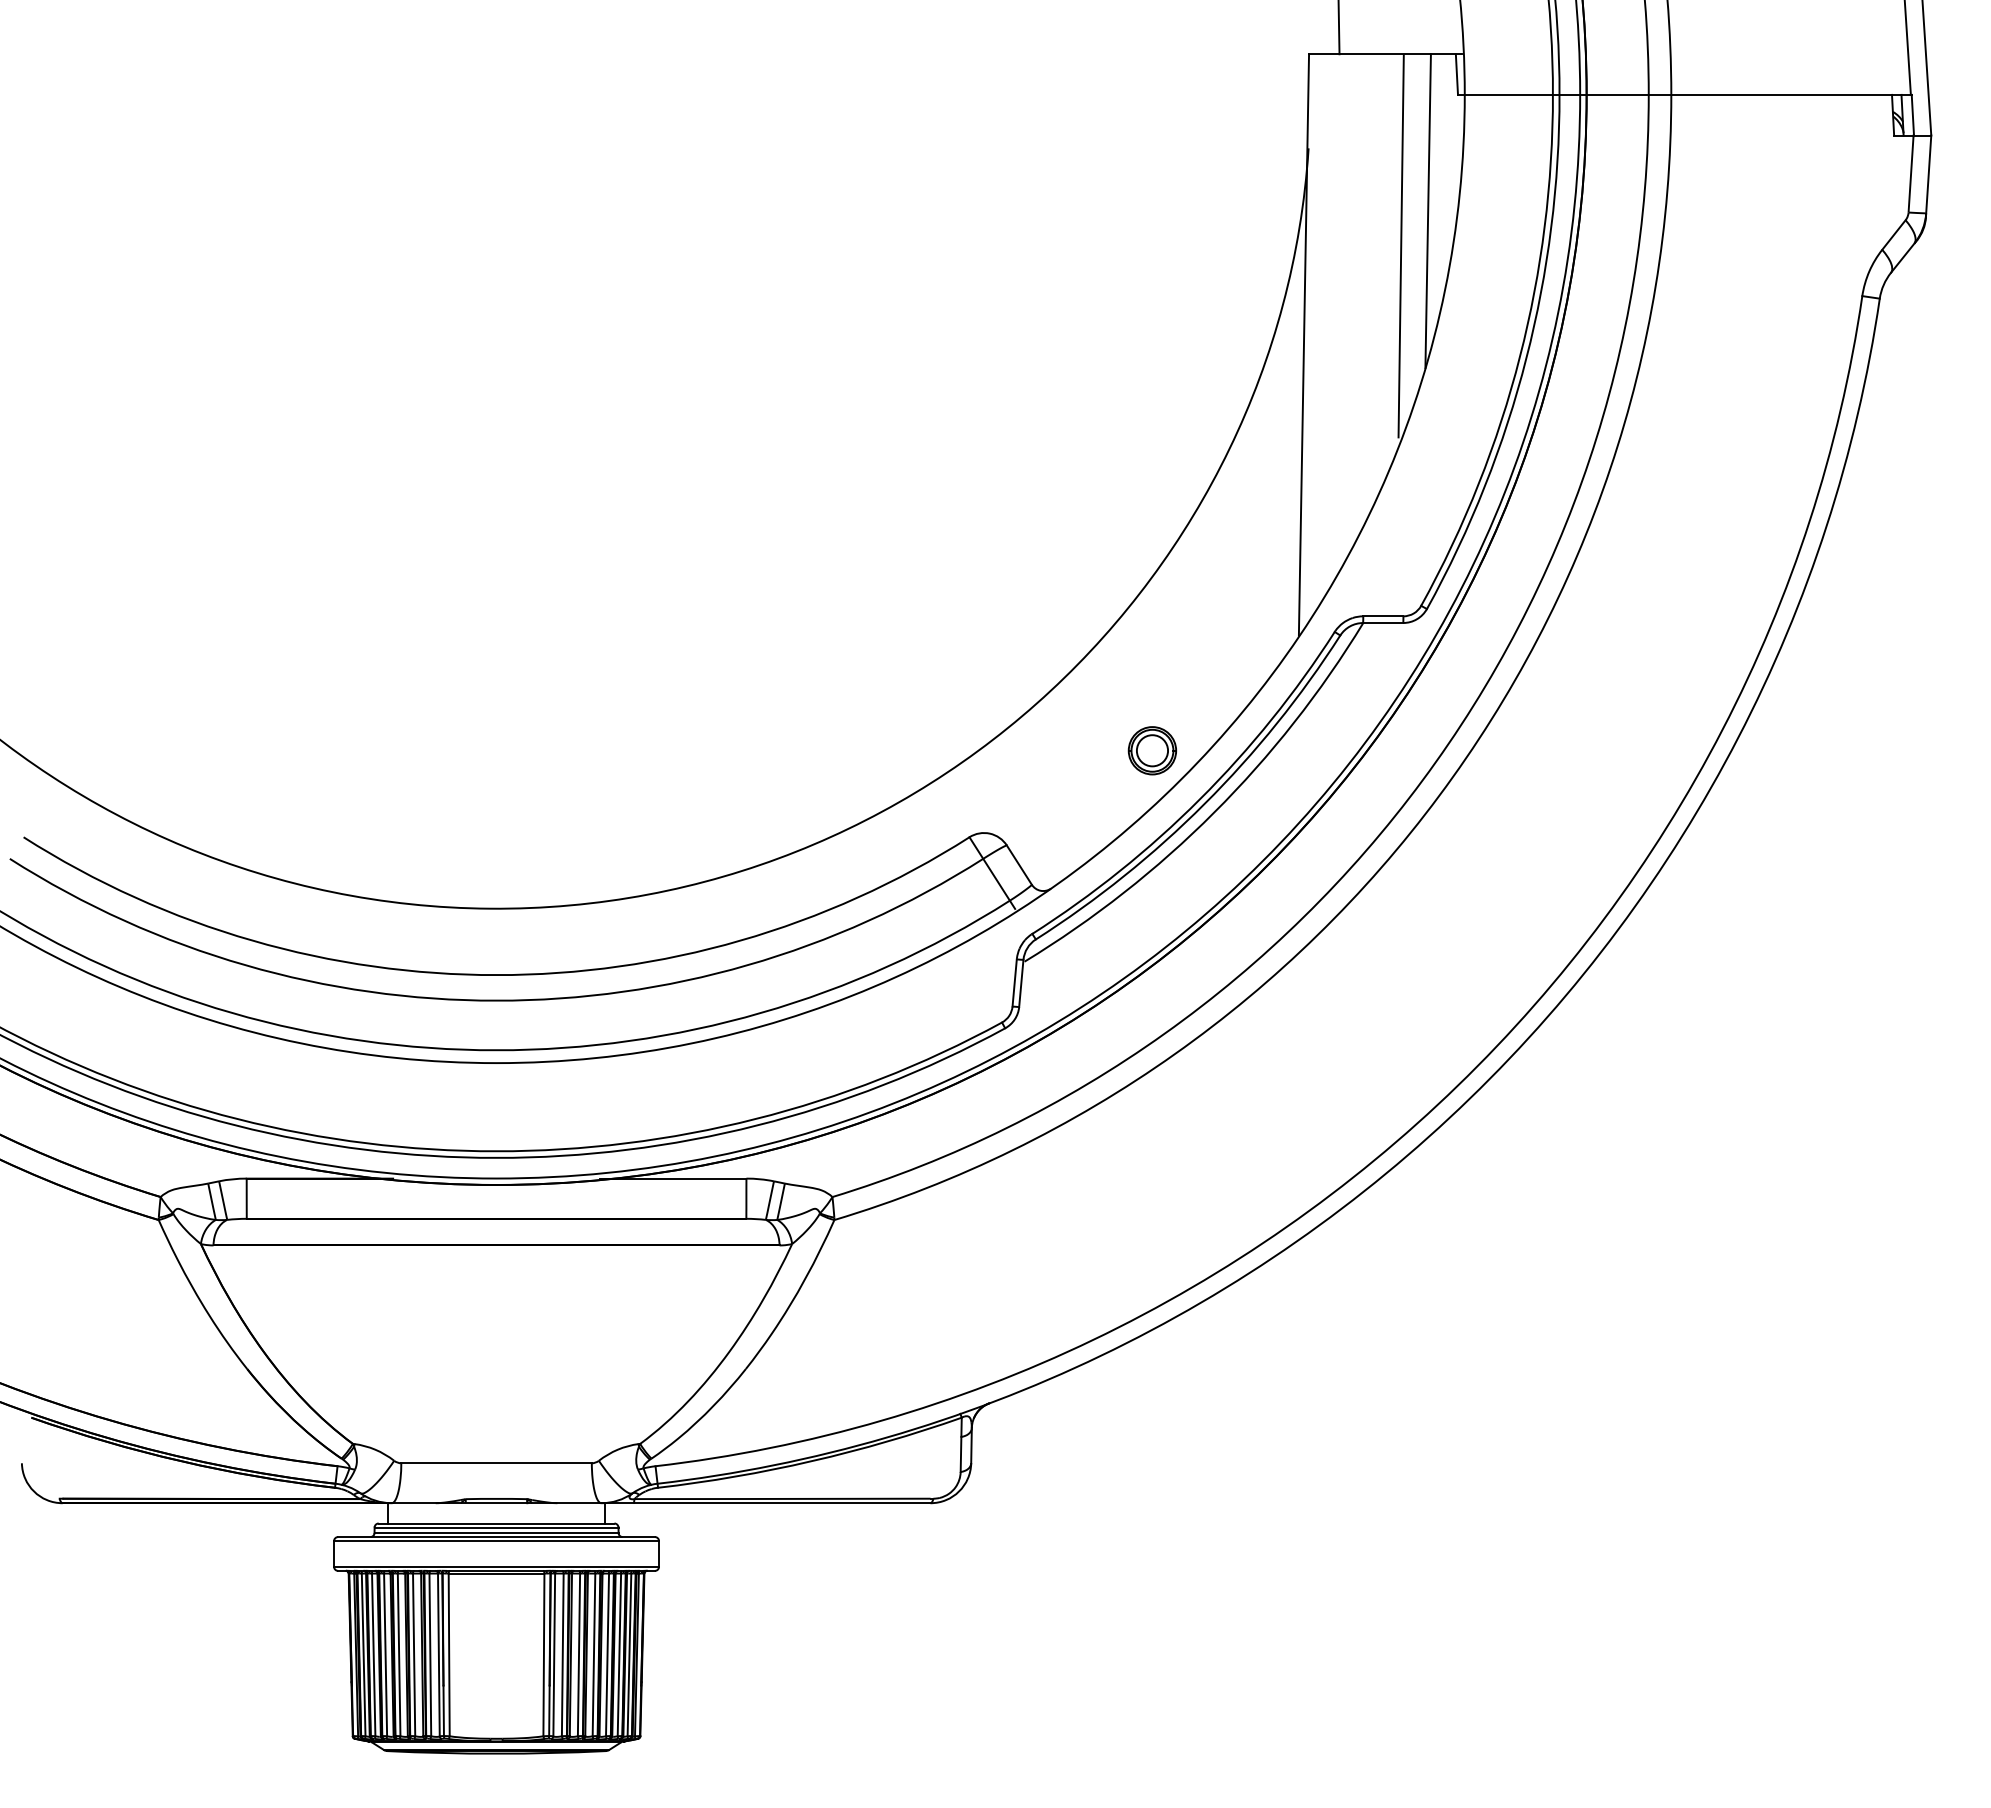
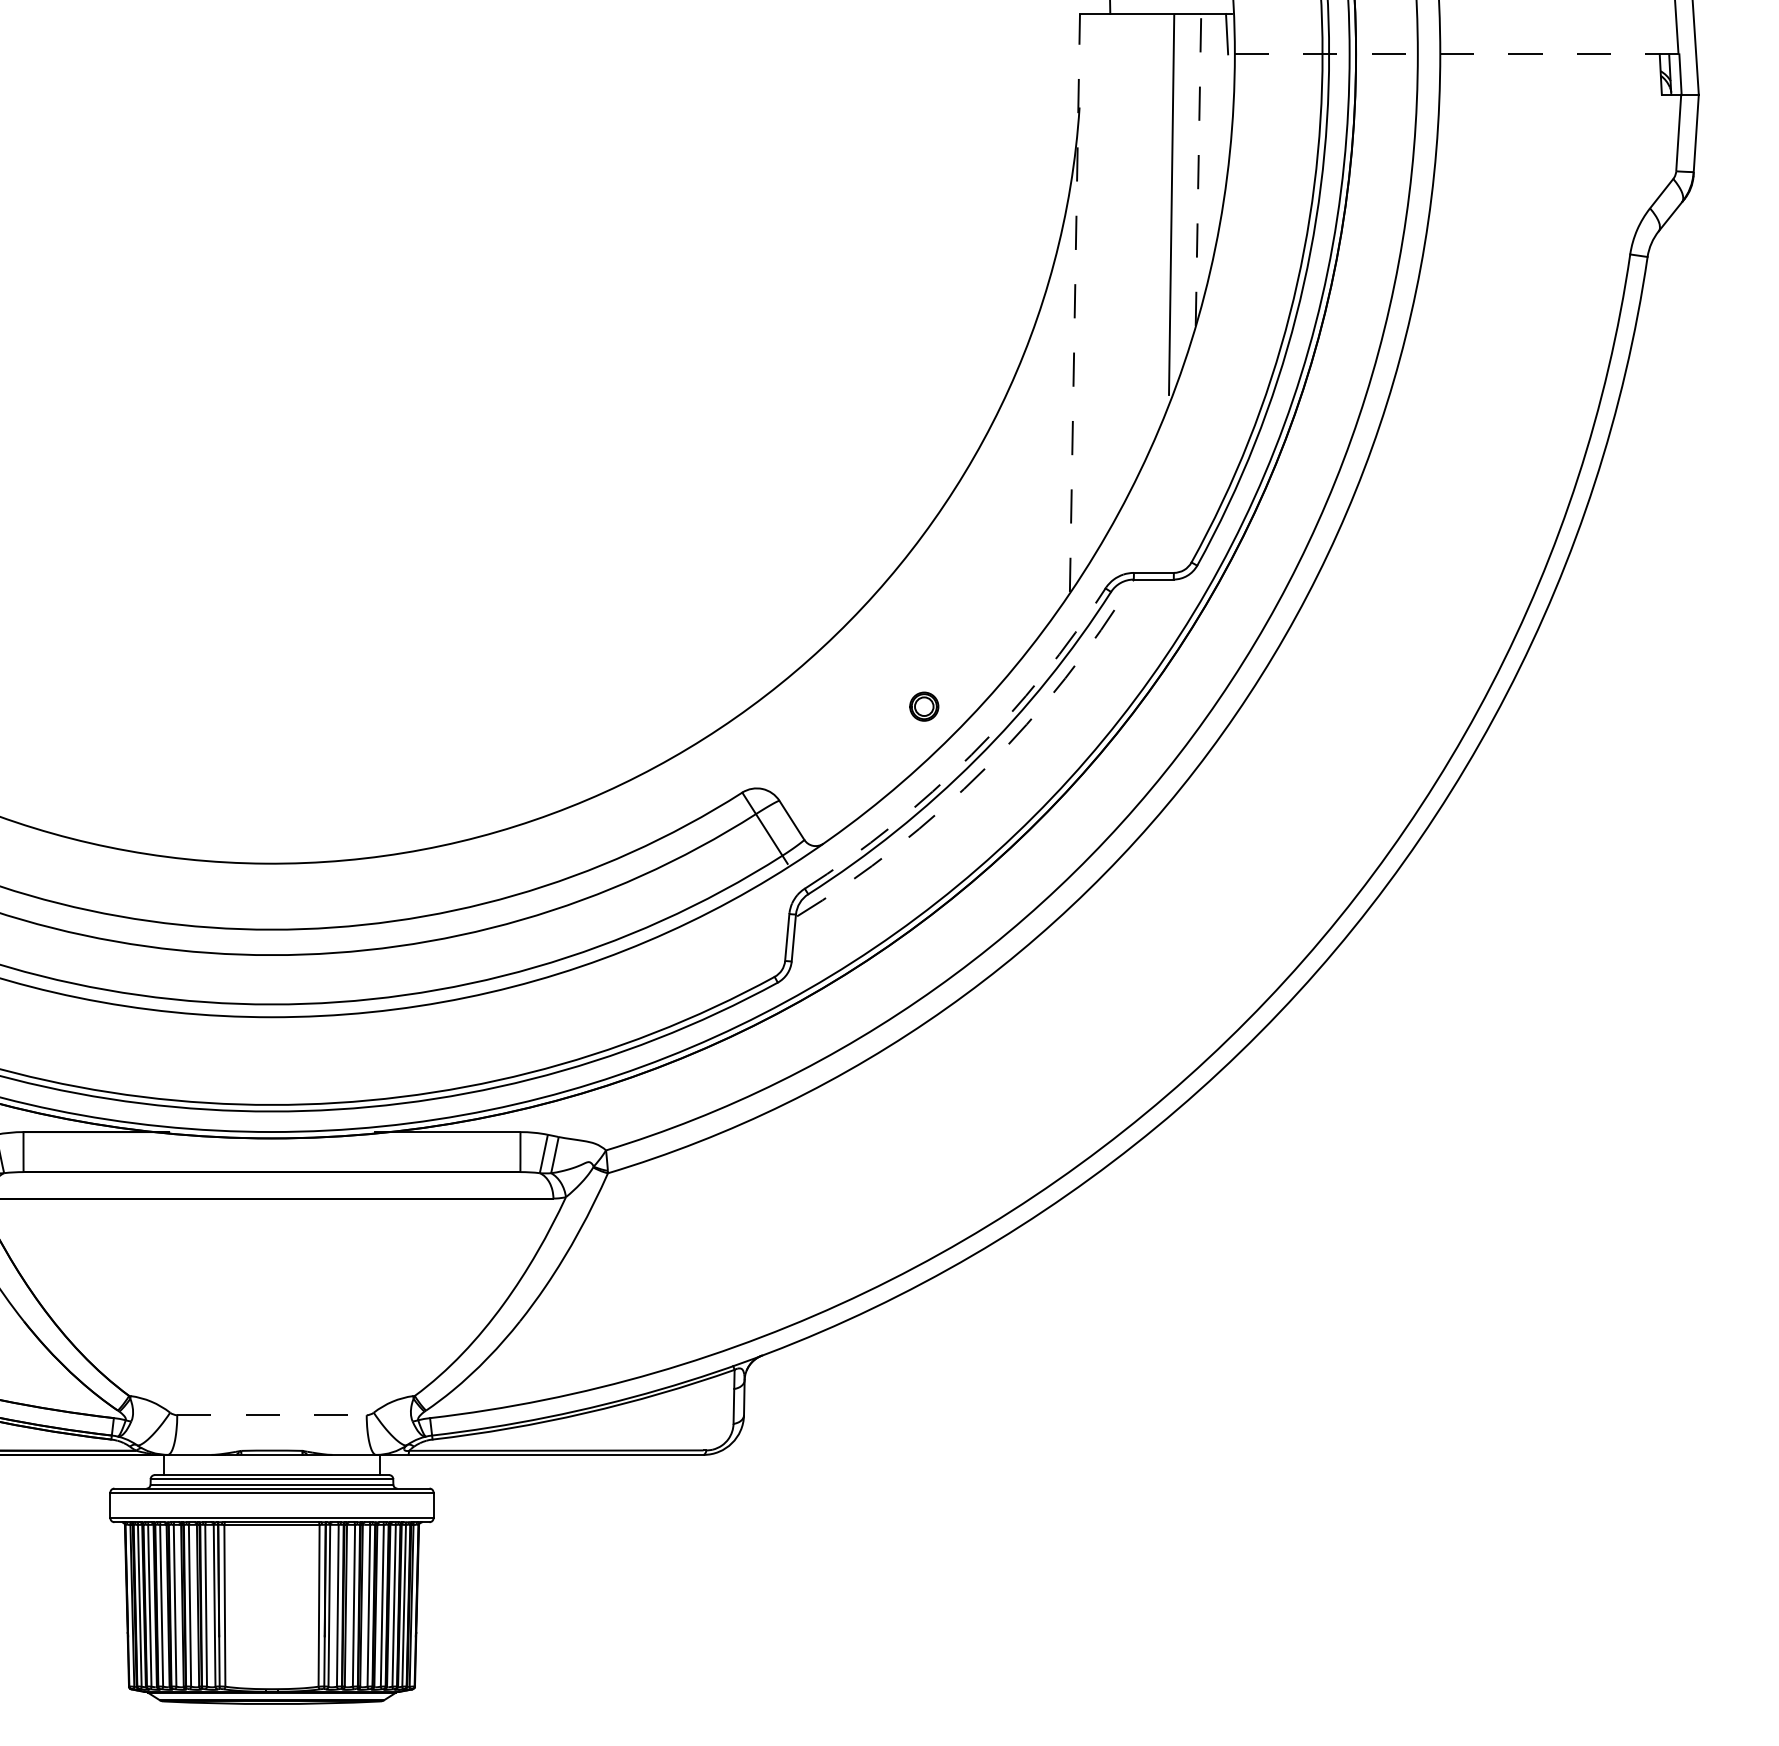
line: (1684, 94) -> (1453, 53), solid -> dashed
line: (1428, 211) -> (1198, 170), solid -> dashed
line: (1303, 344) -> (1074, 302), solid -> dashed
part: (1152, 750) -> (924, 706), size x0.6
arc: (1199, 799) -> (971, 755), solid -> dashed
arc: (1214, 812) -> (985, 768), solid -> dashed
line: (497, 1463) -> (272, 1415), solid -> dashed

